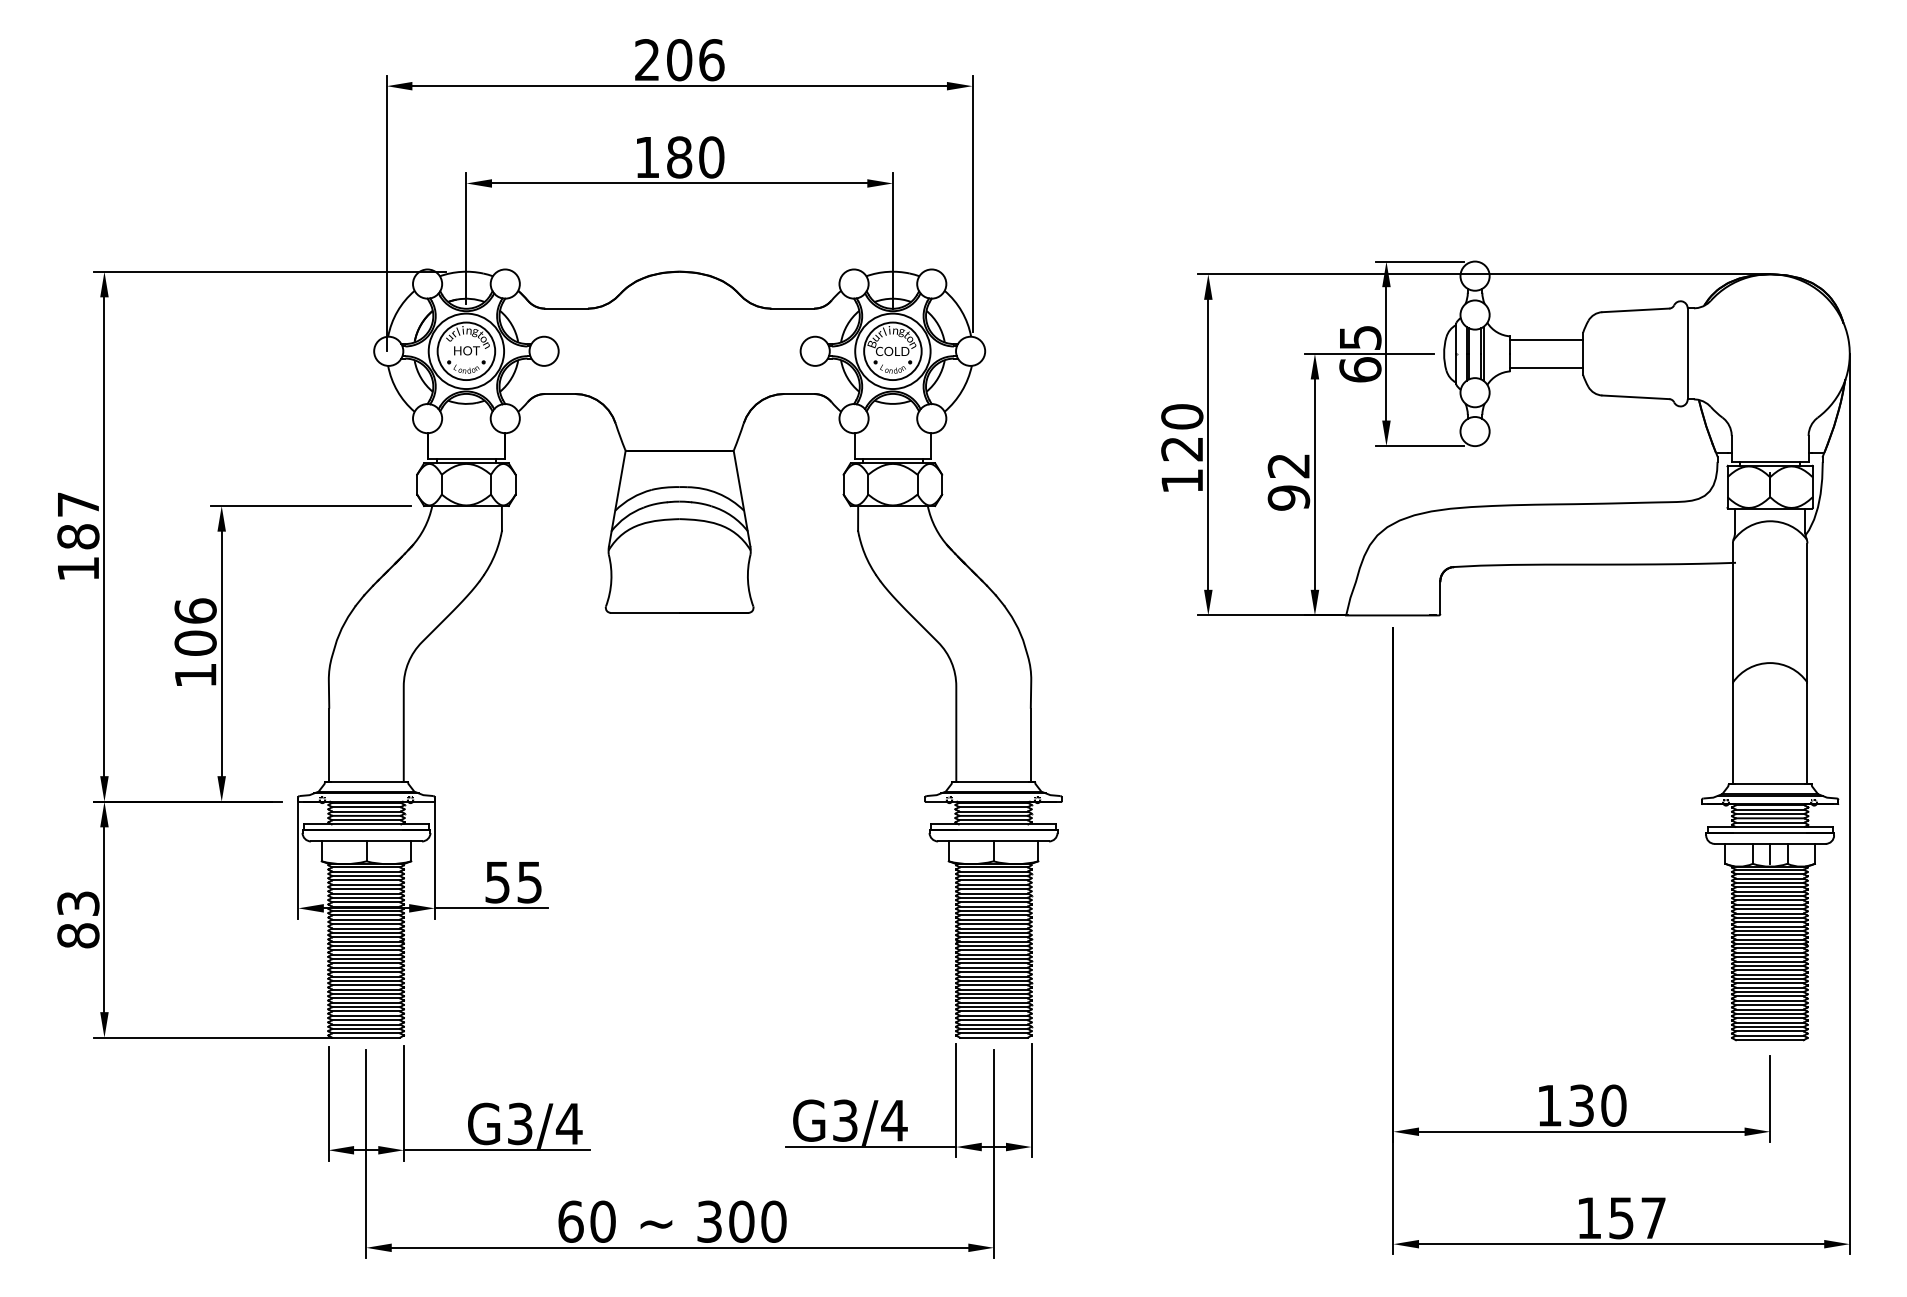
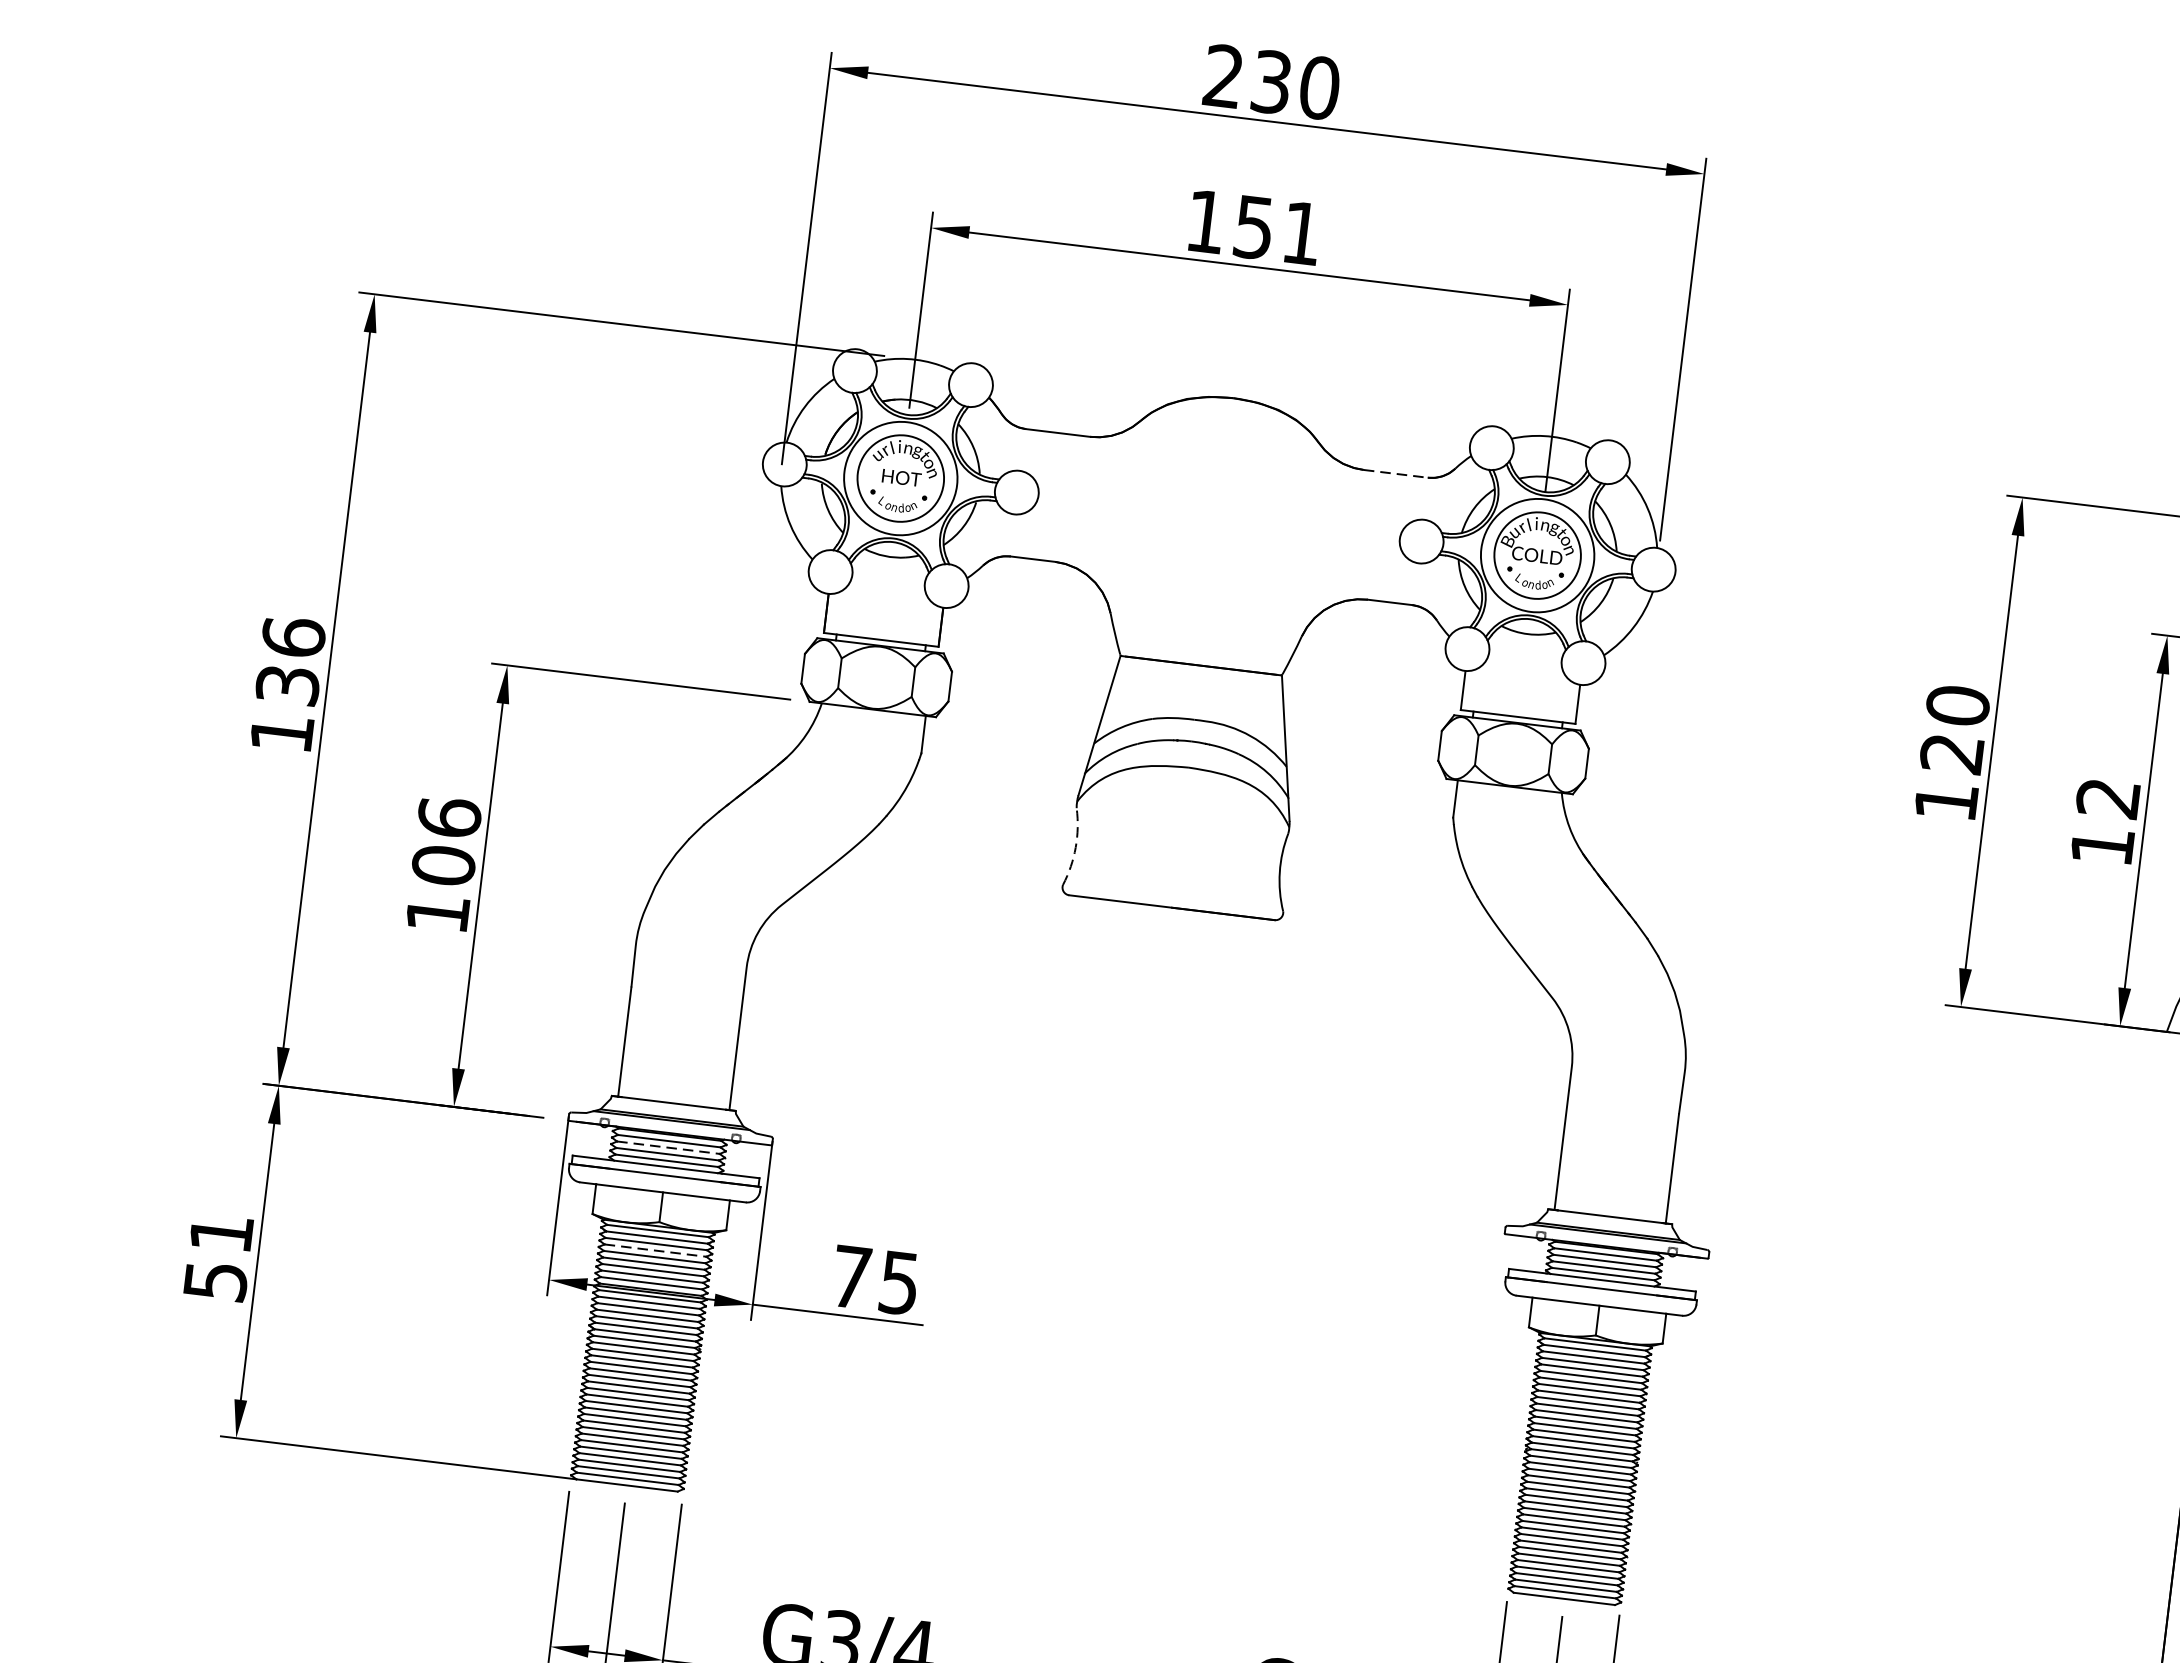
text: (695, 60) -> (1295, 85), 206 -> 230
text: (695, 157) -> (1277, 230), 180 -> 151
line: (793, 308) -> (1396, 473), solid -> dashed
text: (1288, 497) -> (2101, 845), 92 -> 12
text: (78, 520) -> (290, 661), 187 -> 136
arc: (611, 580) -> (1076, 846), solid -> dashed
line: (367, 811) -> (669, 1147), solid -> dashed
line: (366, 880) -> (655, 1250), solid -> dashed
text: (497, 882) -> (851, 1277), 55 -> 75
text: (78, 919) -> (218, 1256), 83 -> 51

